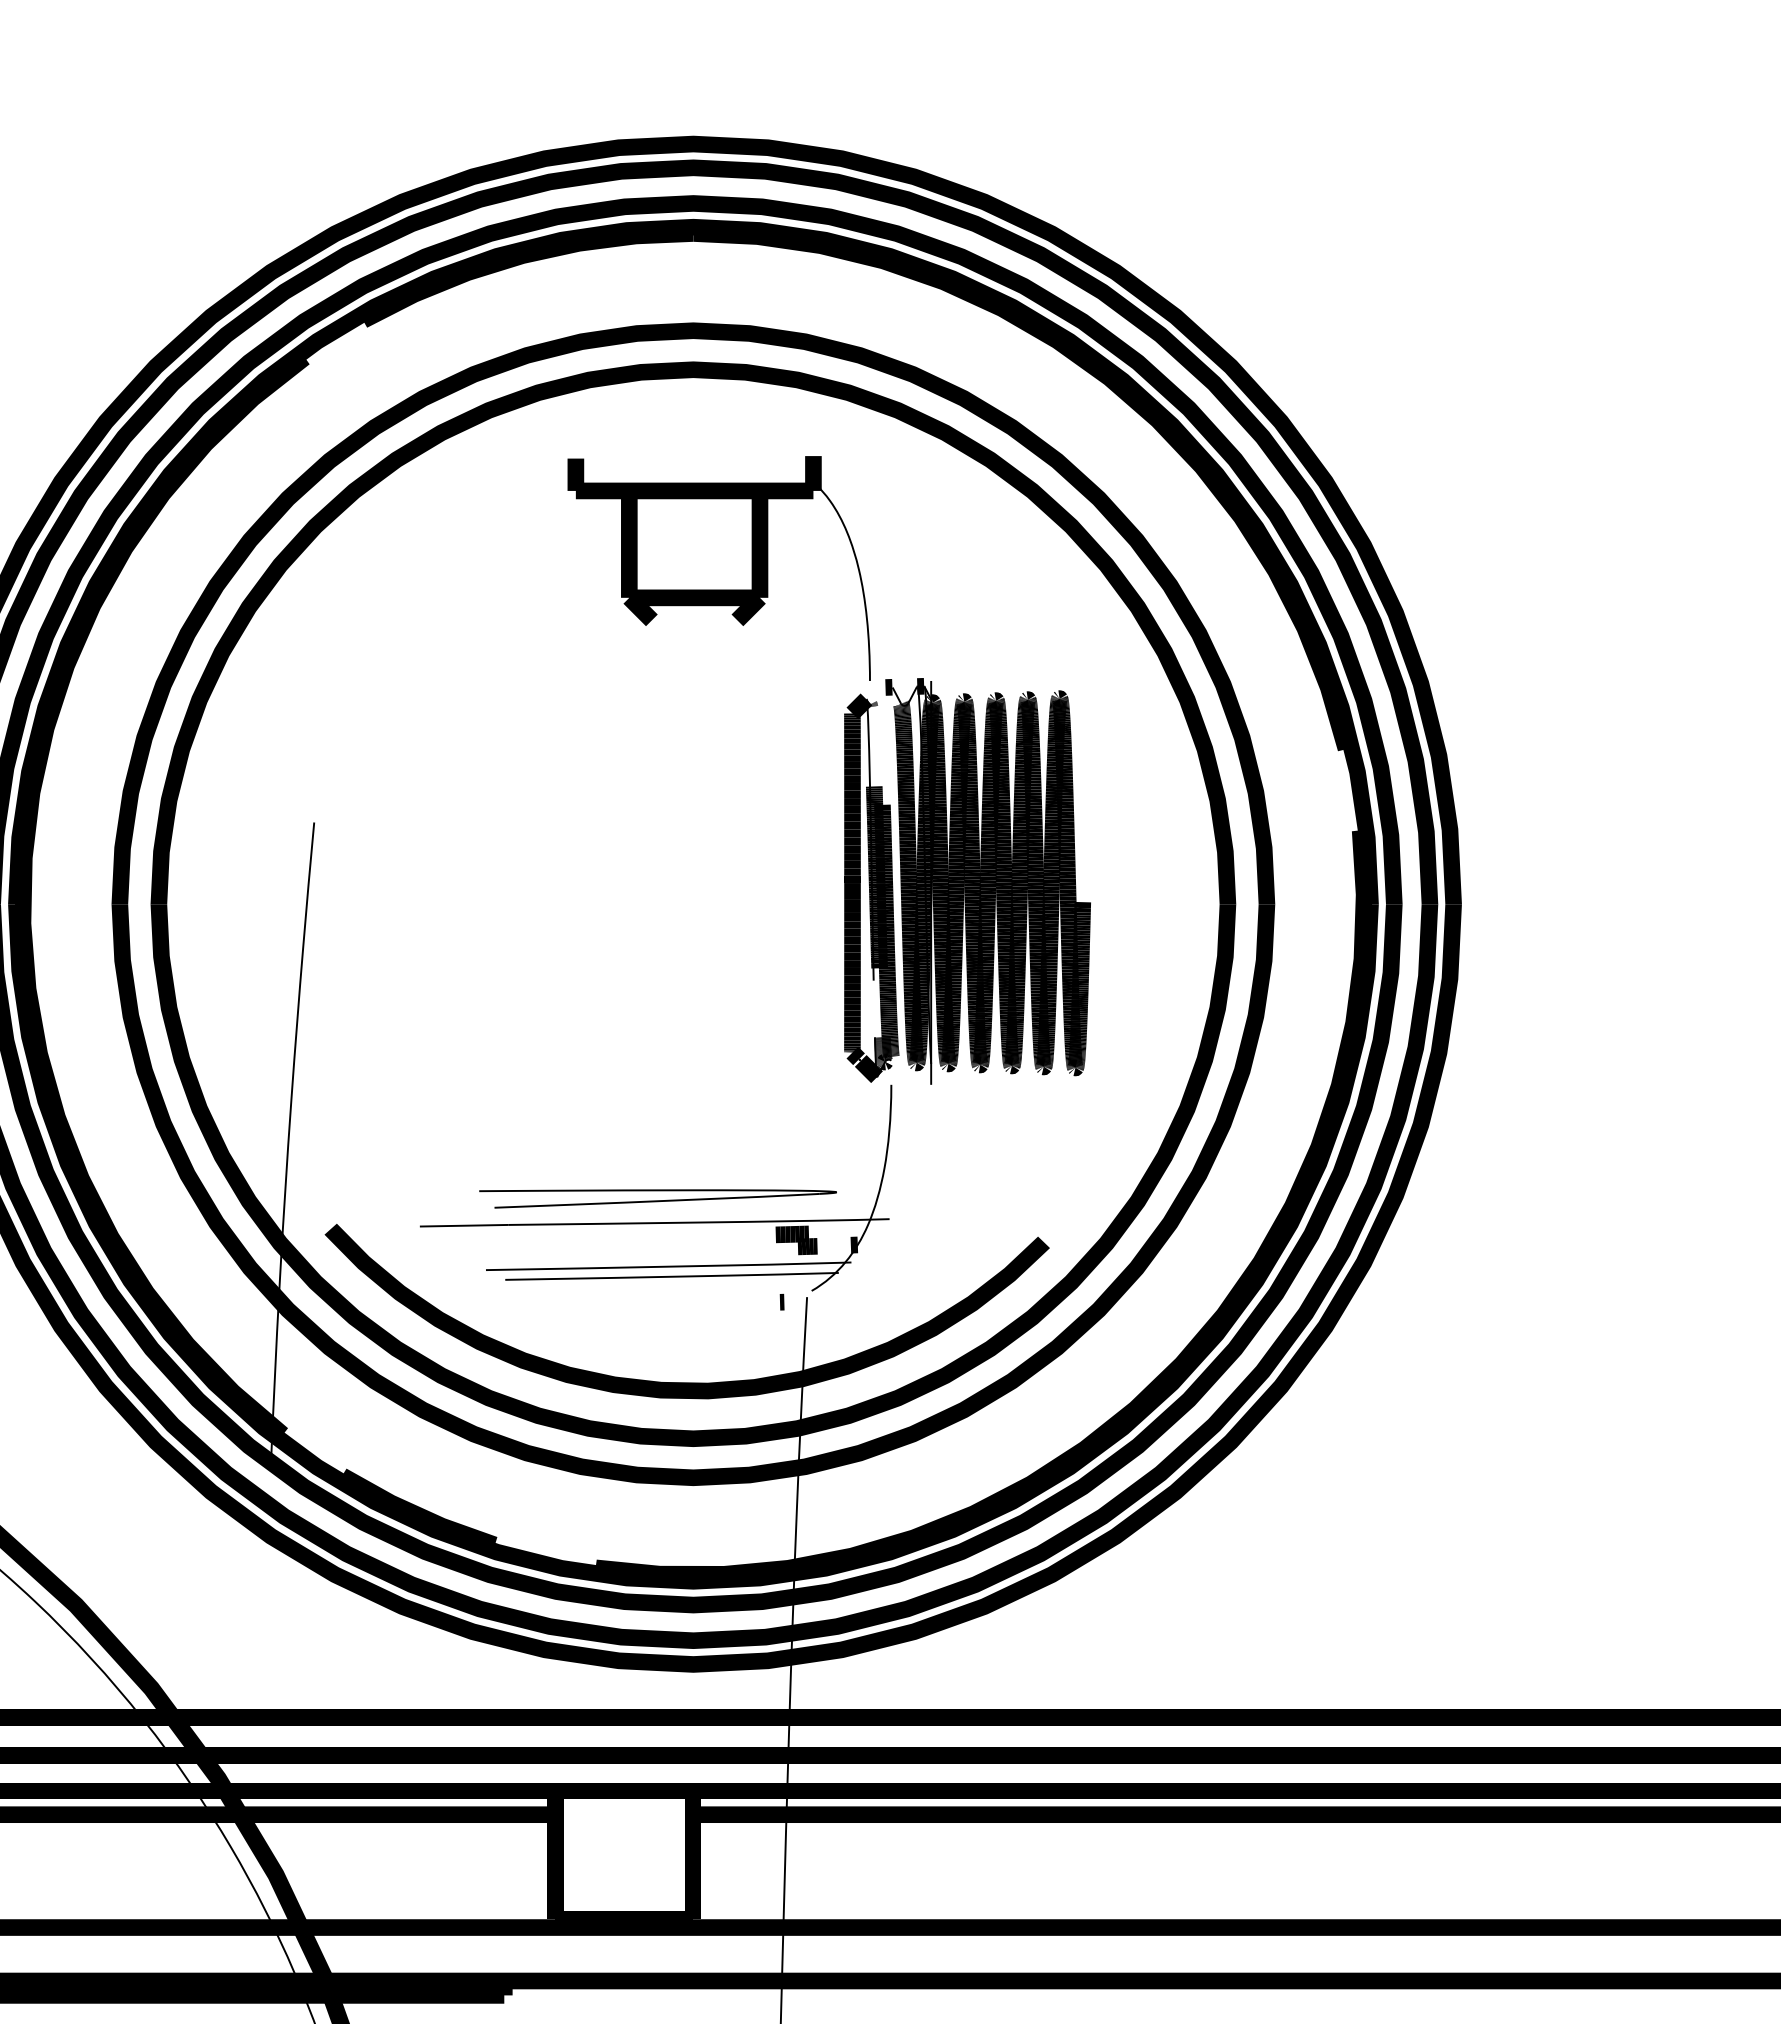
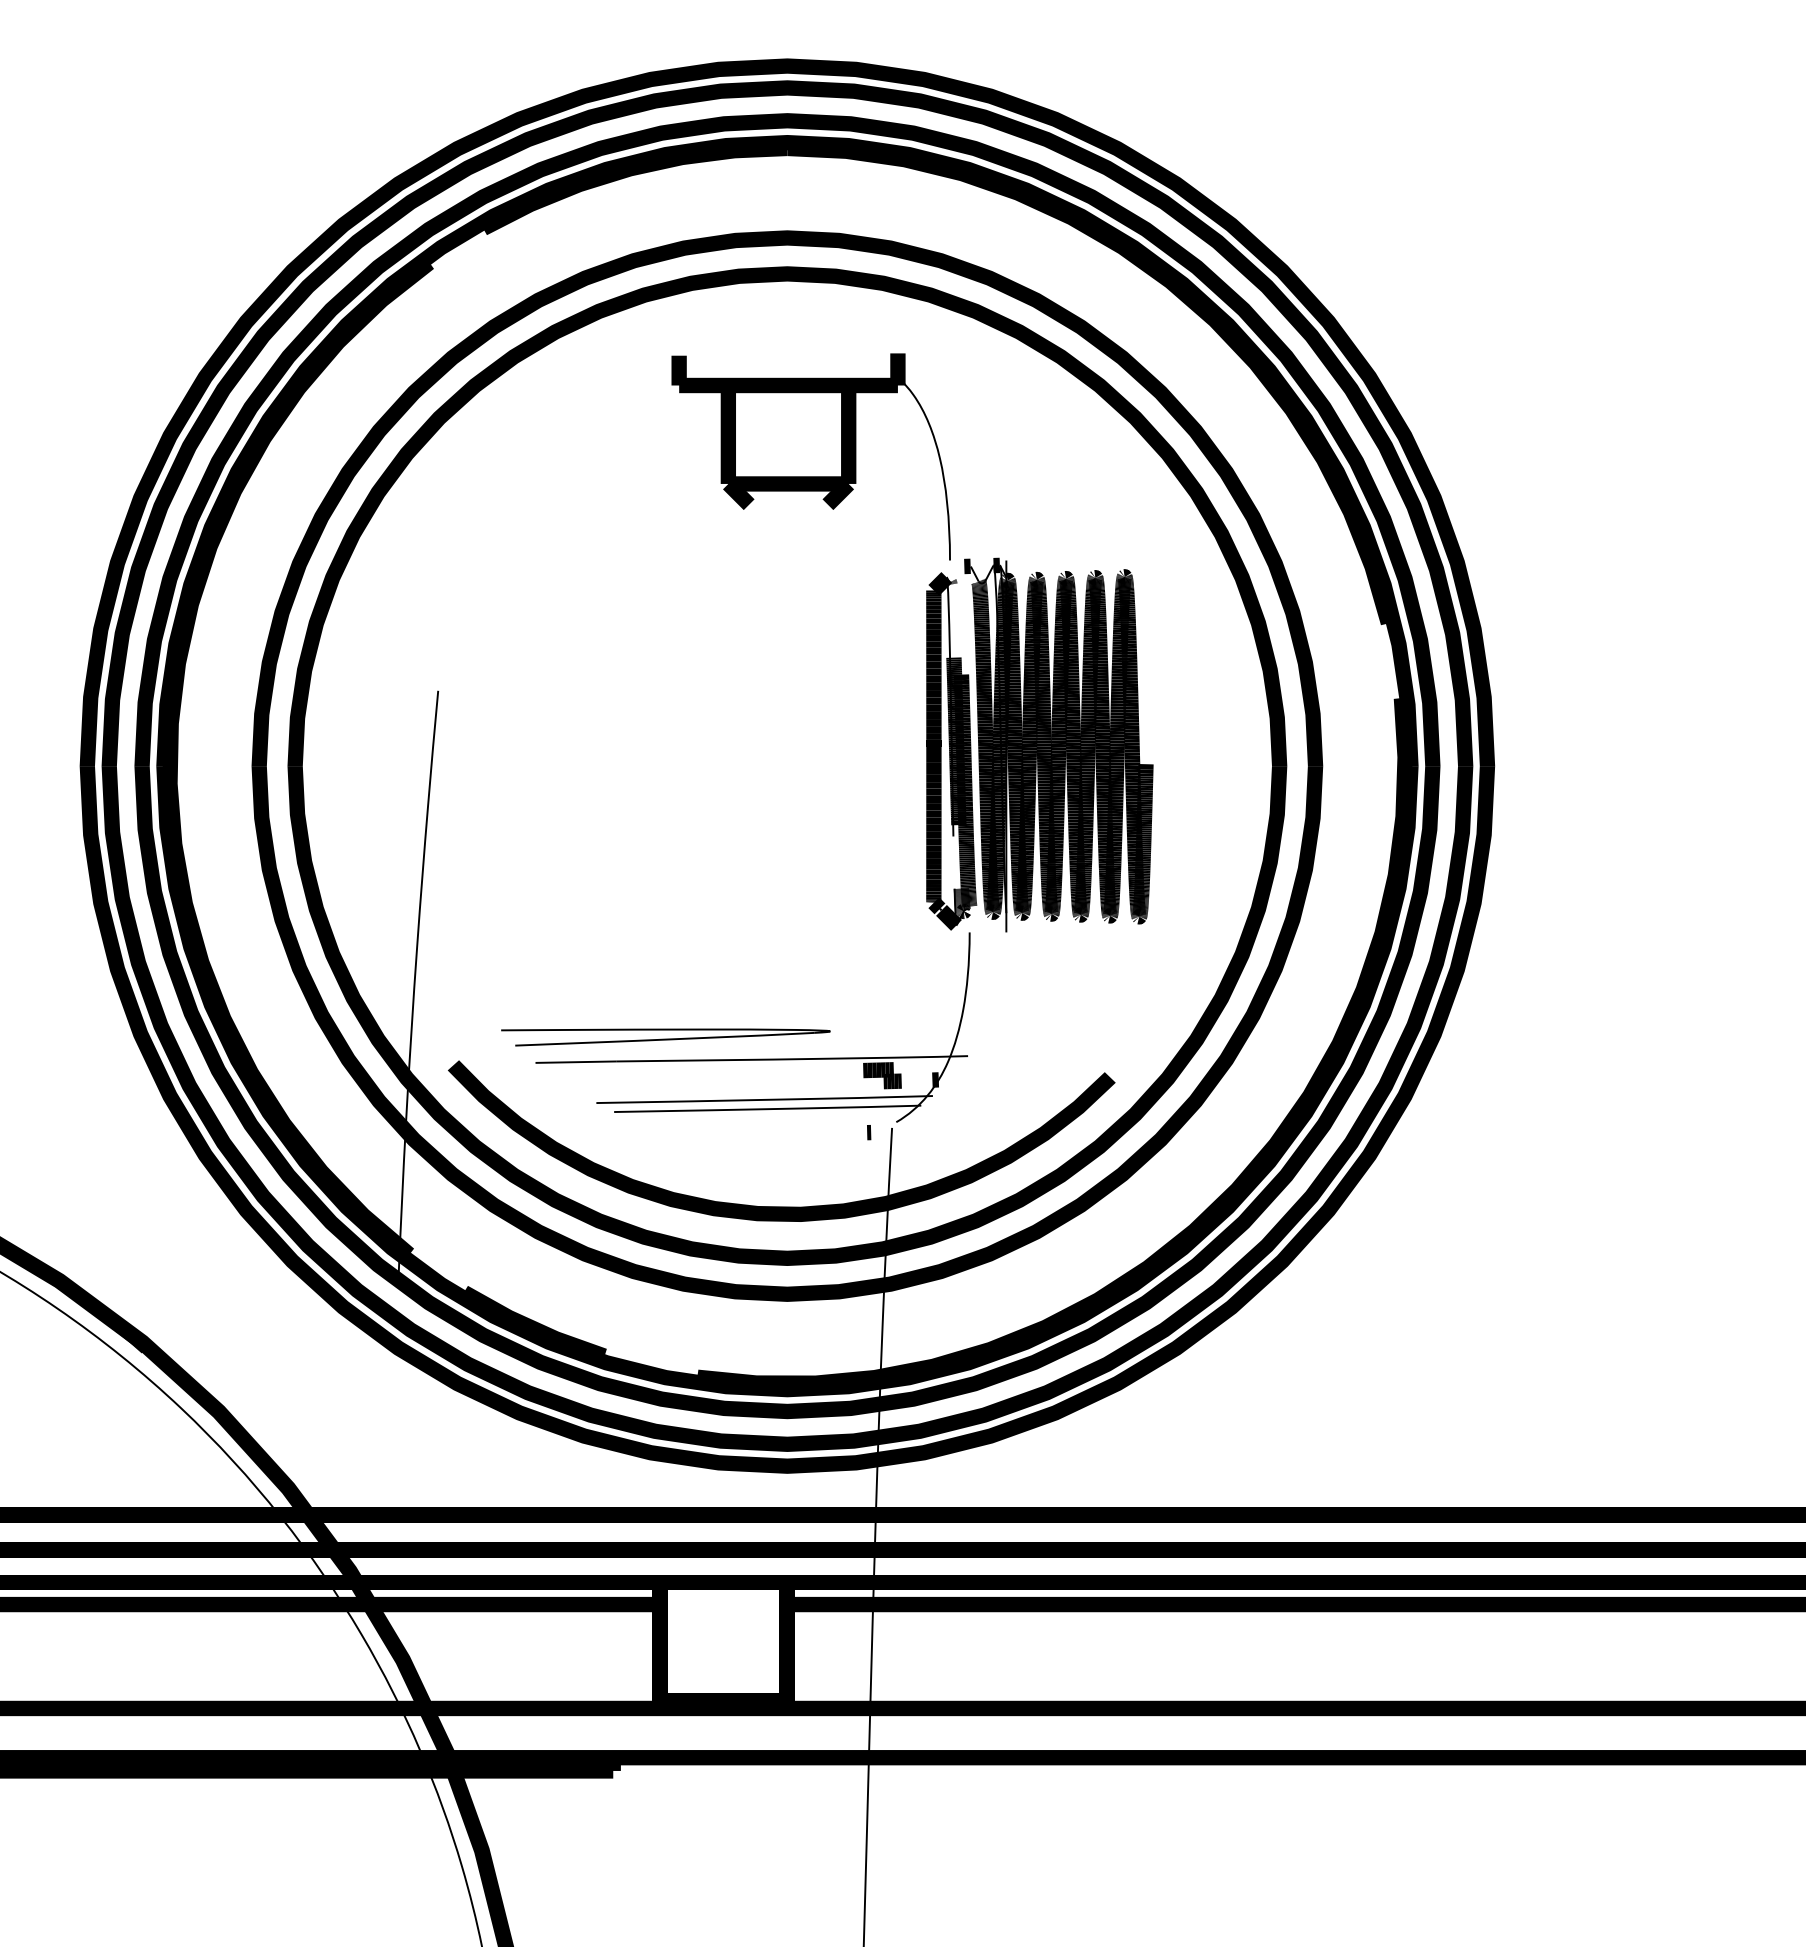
part: (657, 1198) -> (665, 1037), moved

